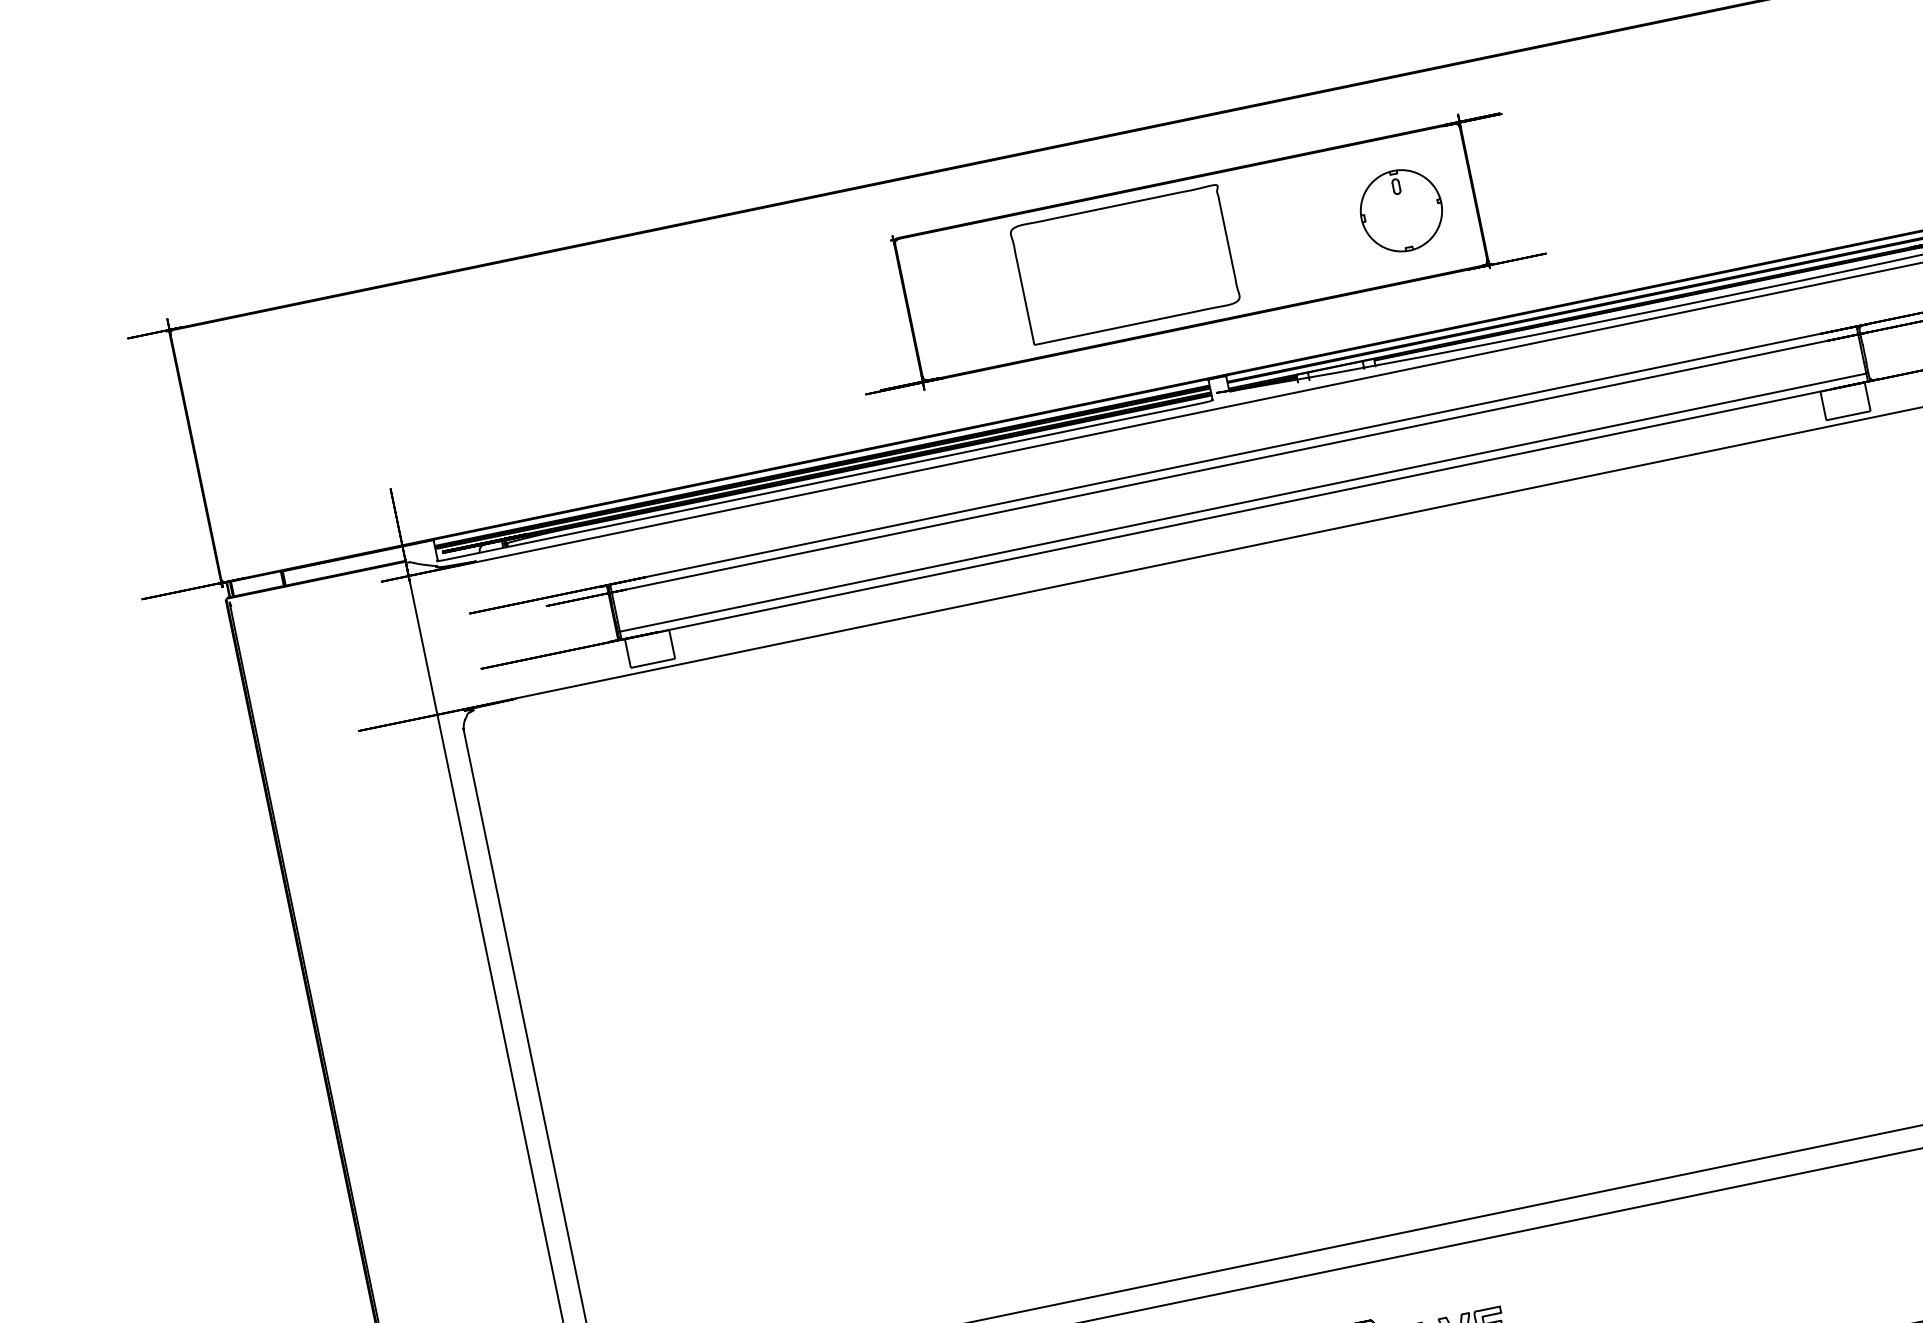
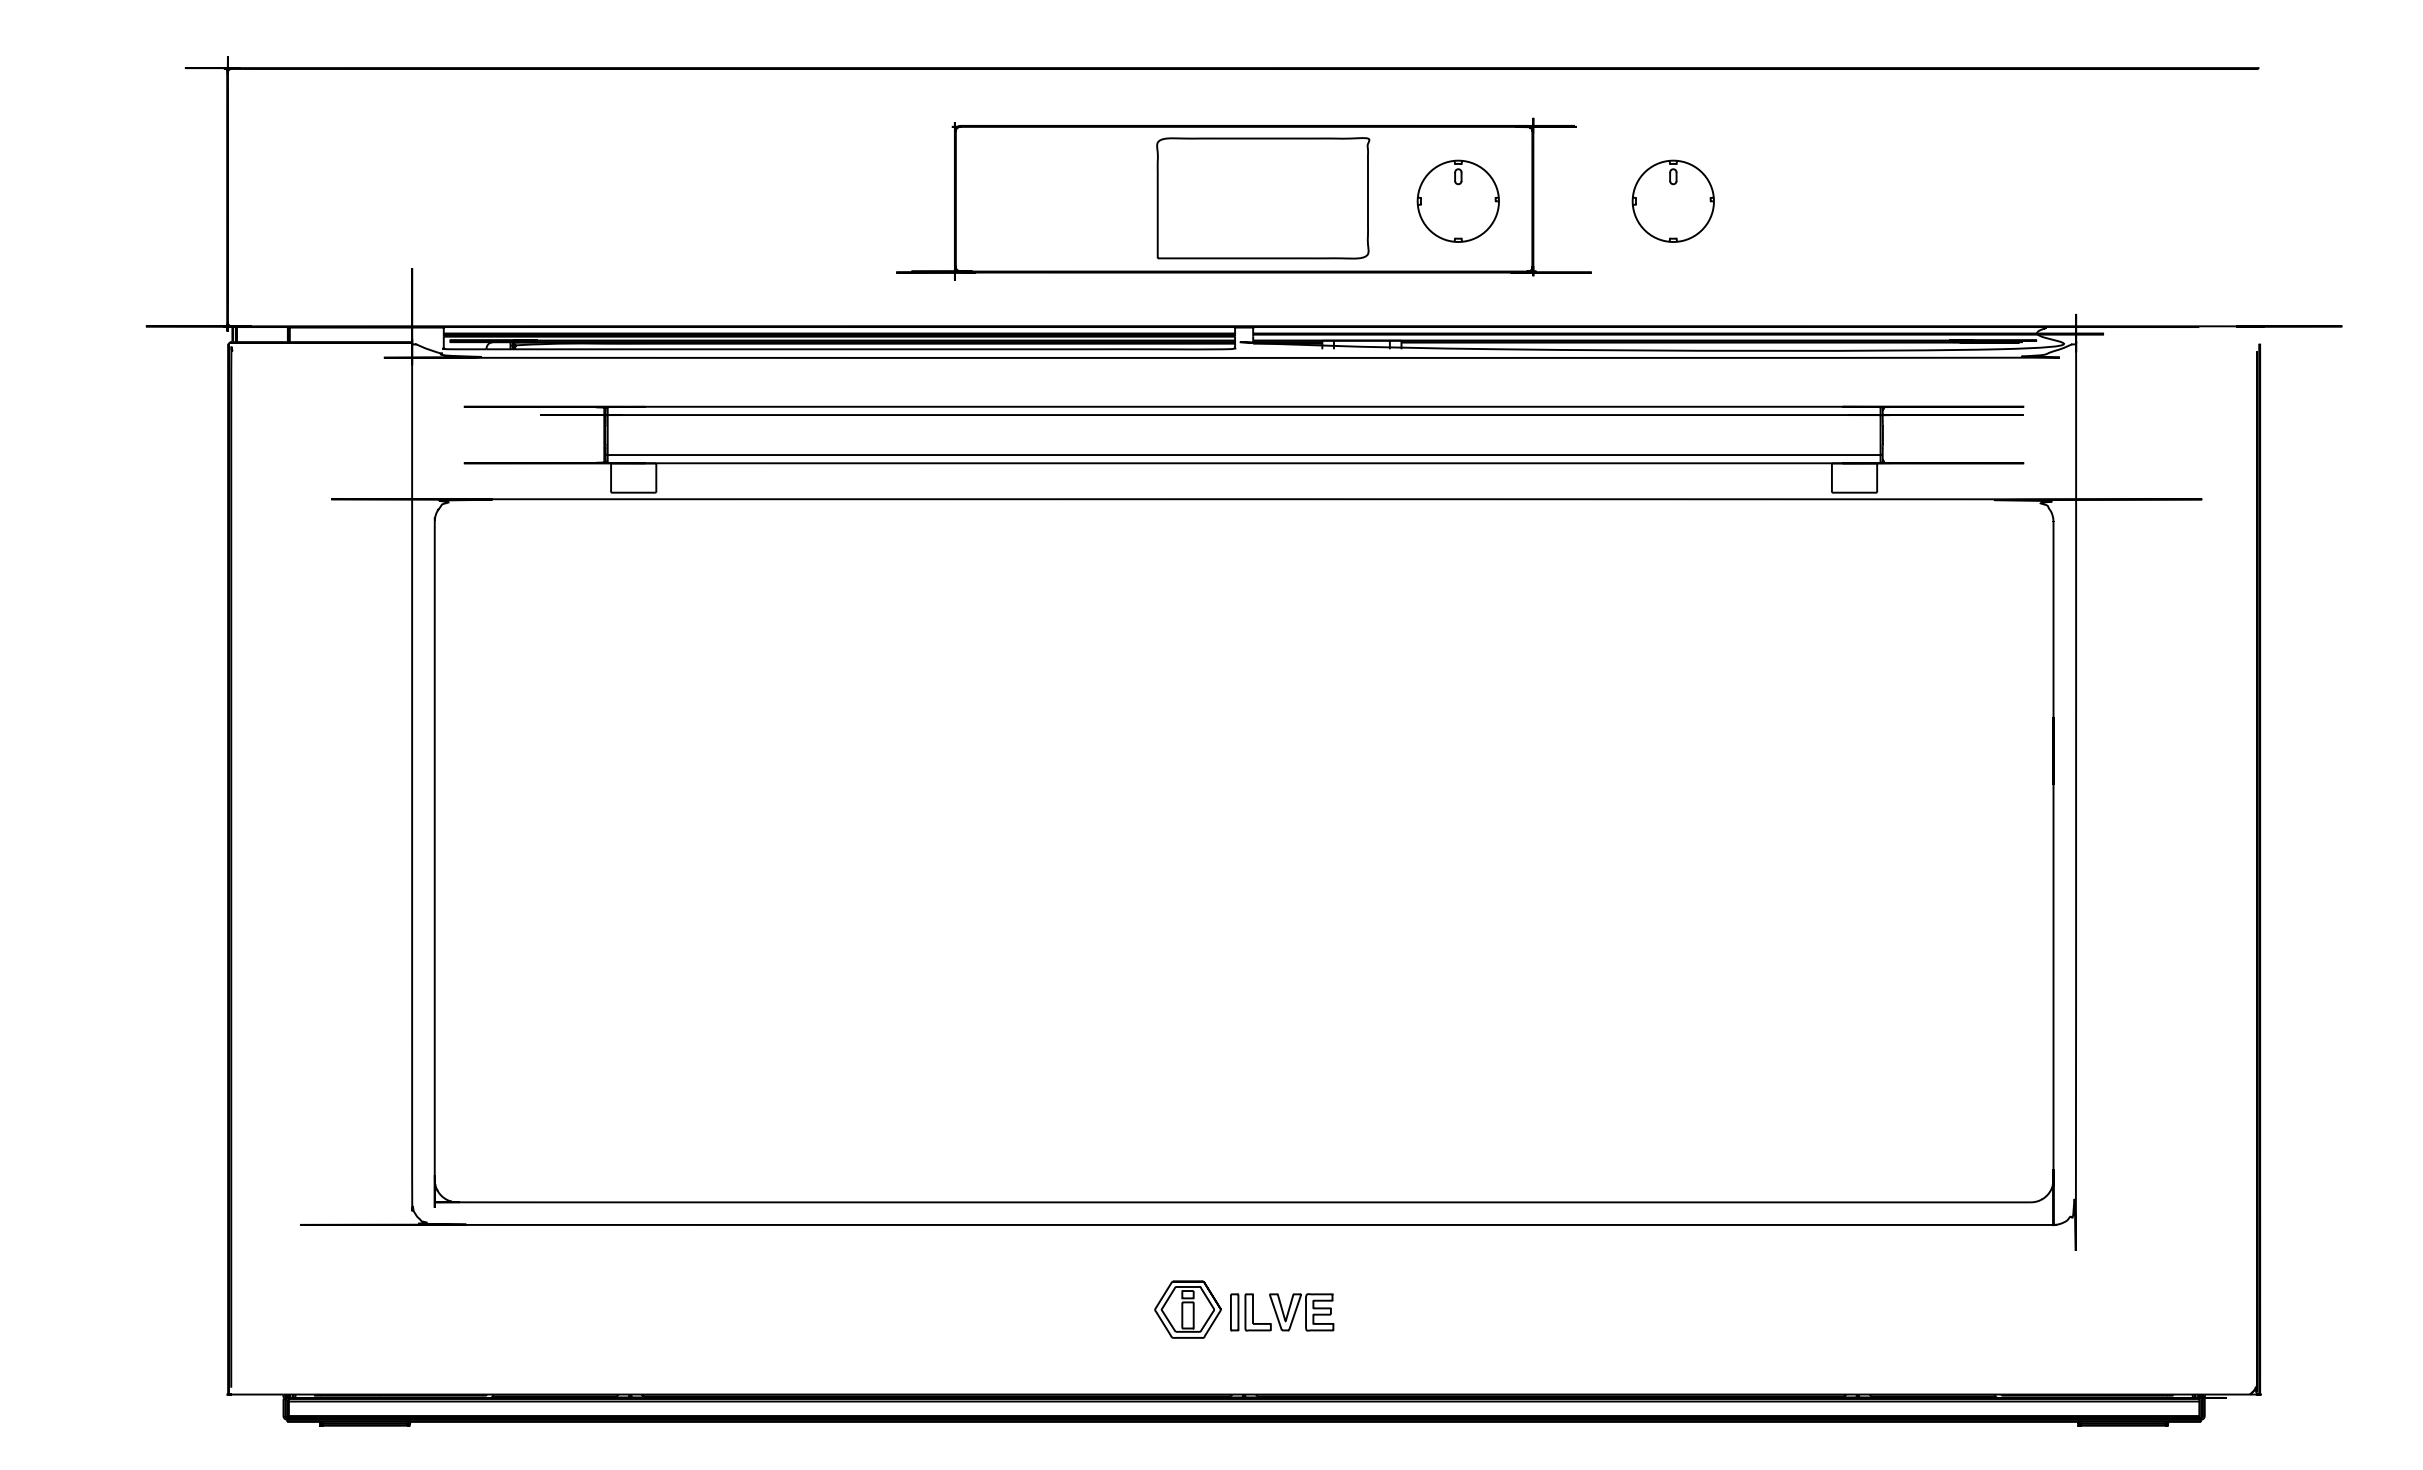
part: (1610, 166) -> (1672, 200), added
part: (1125, 264) -> (1263, 198), moved

